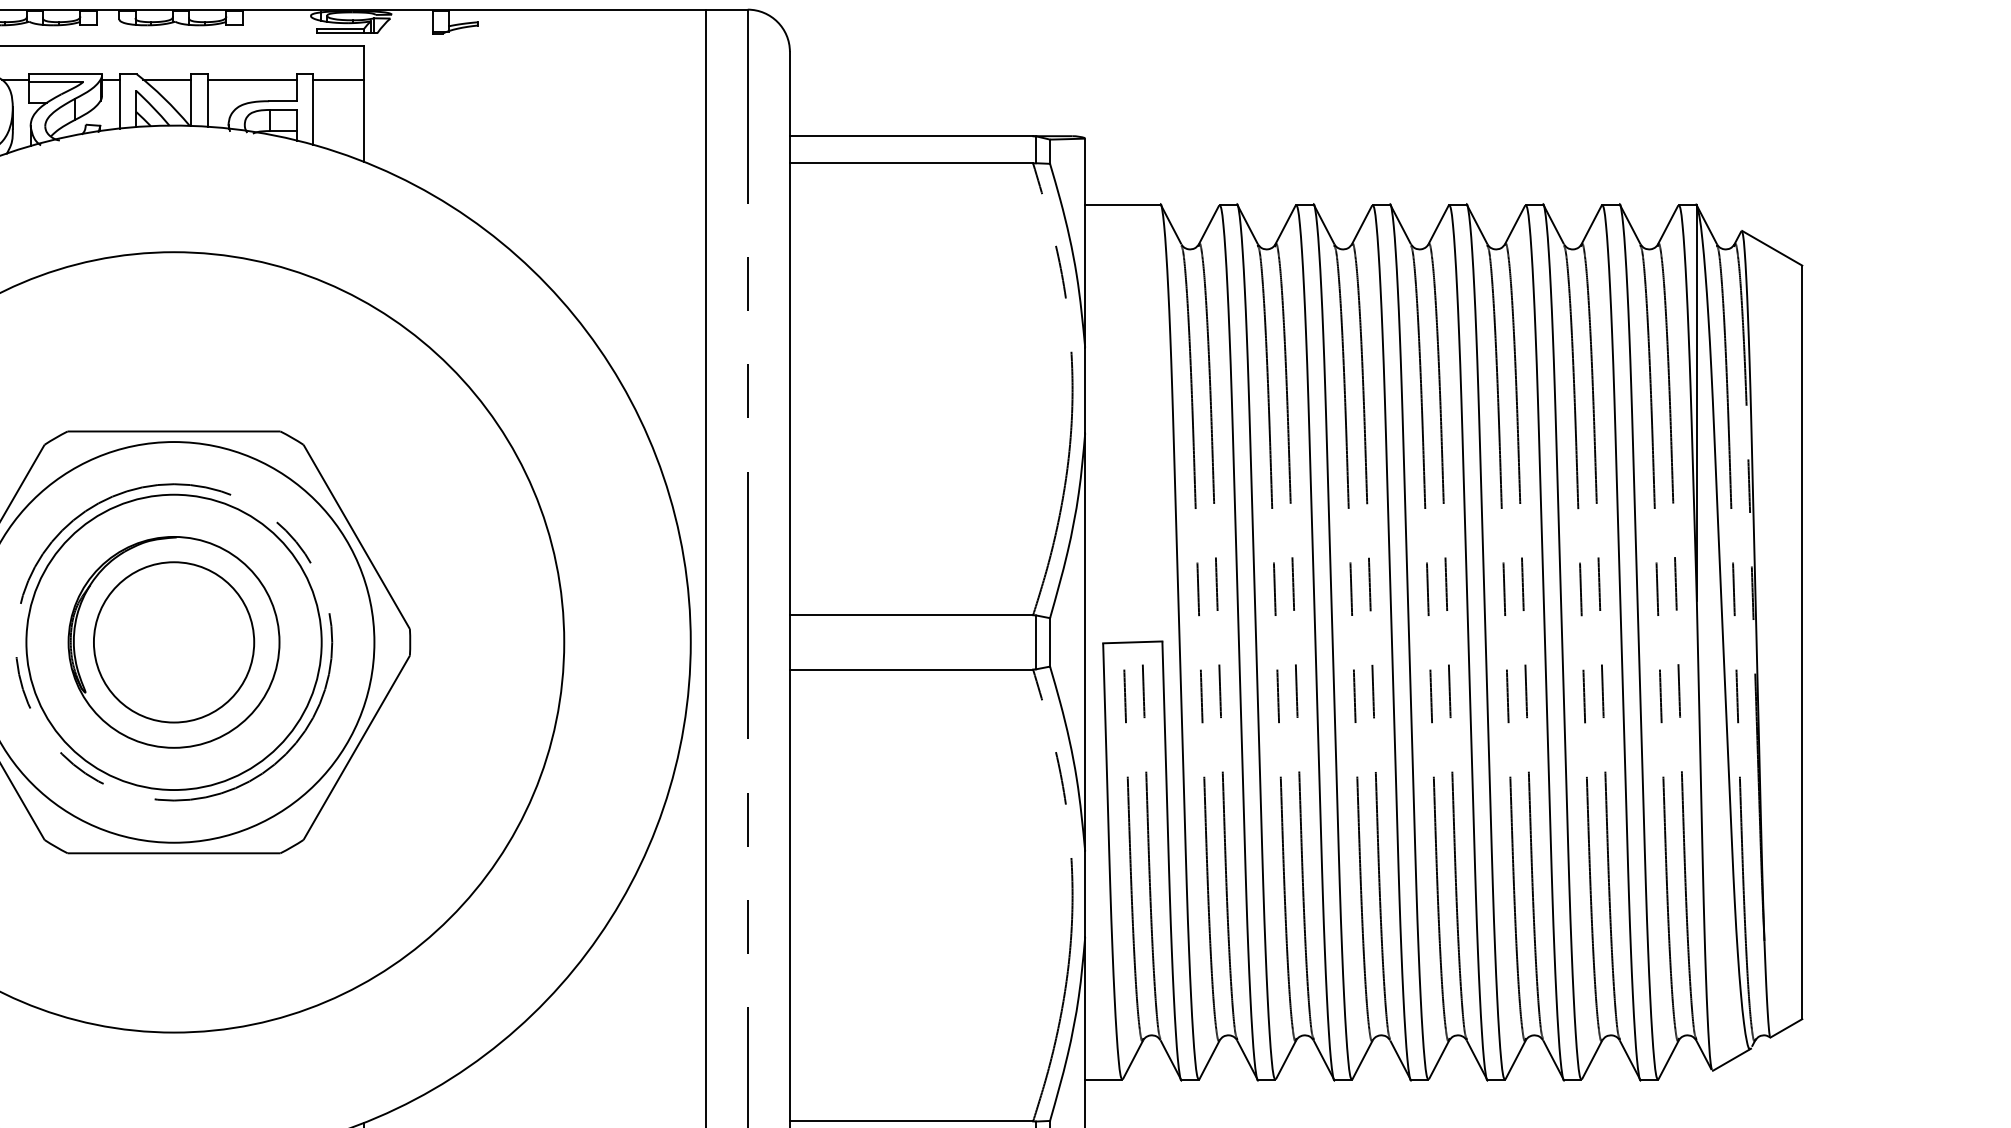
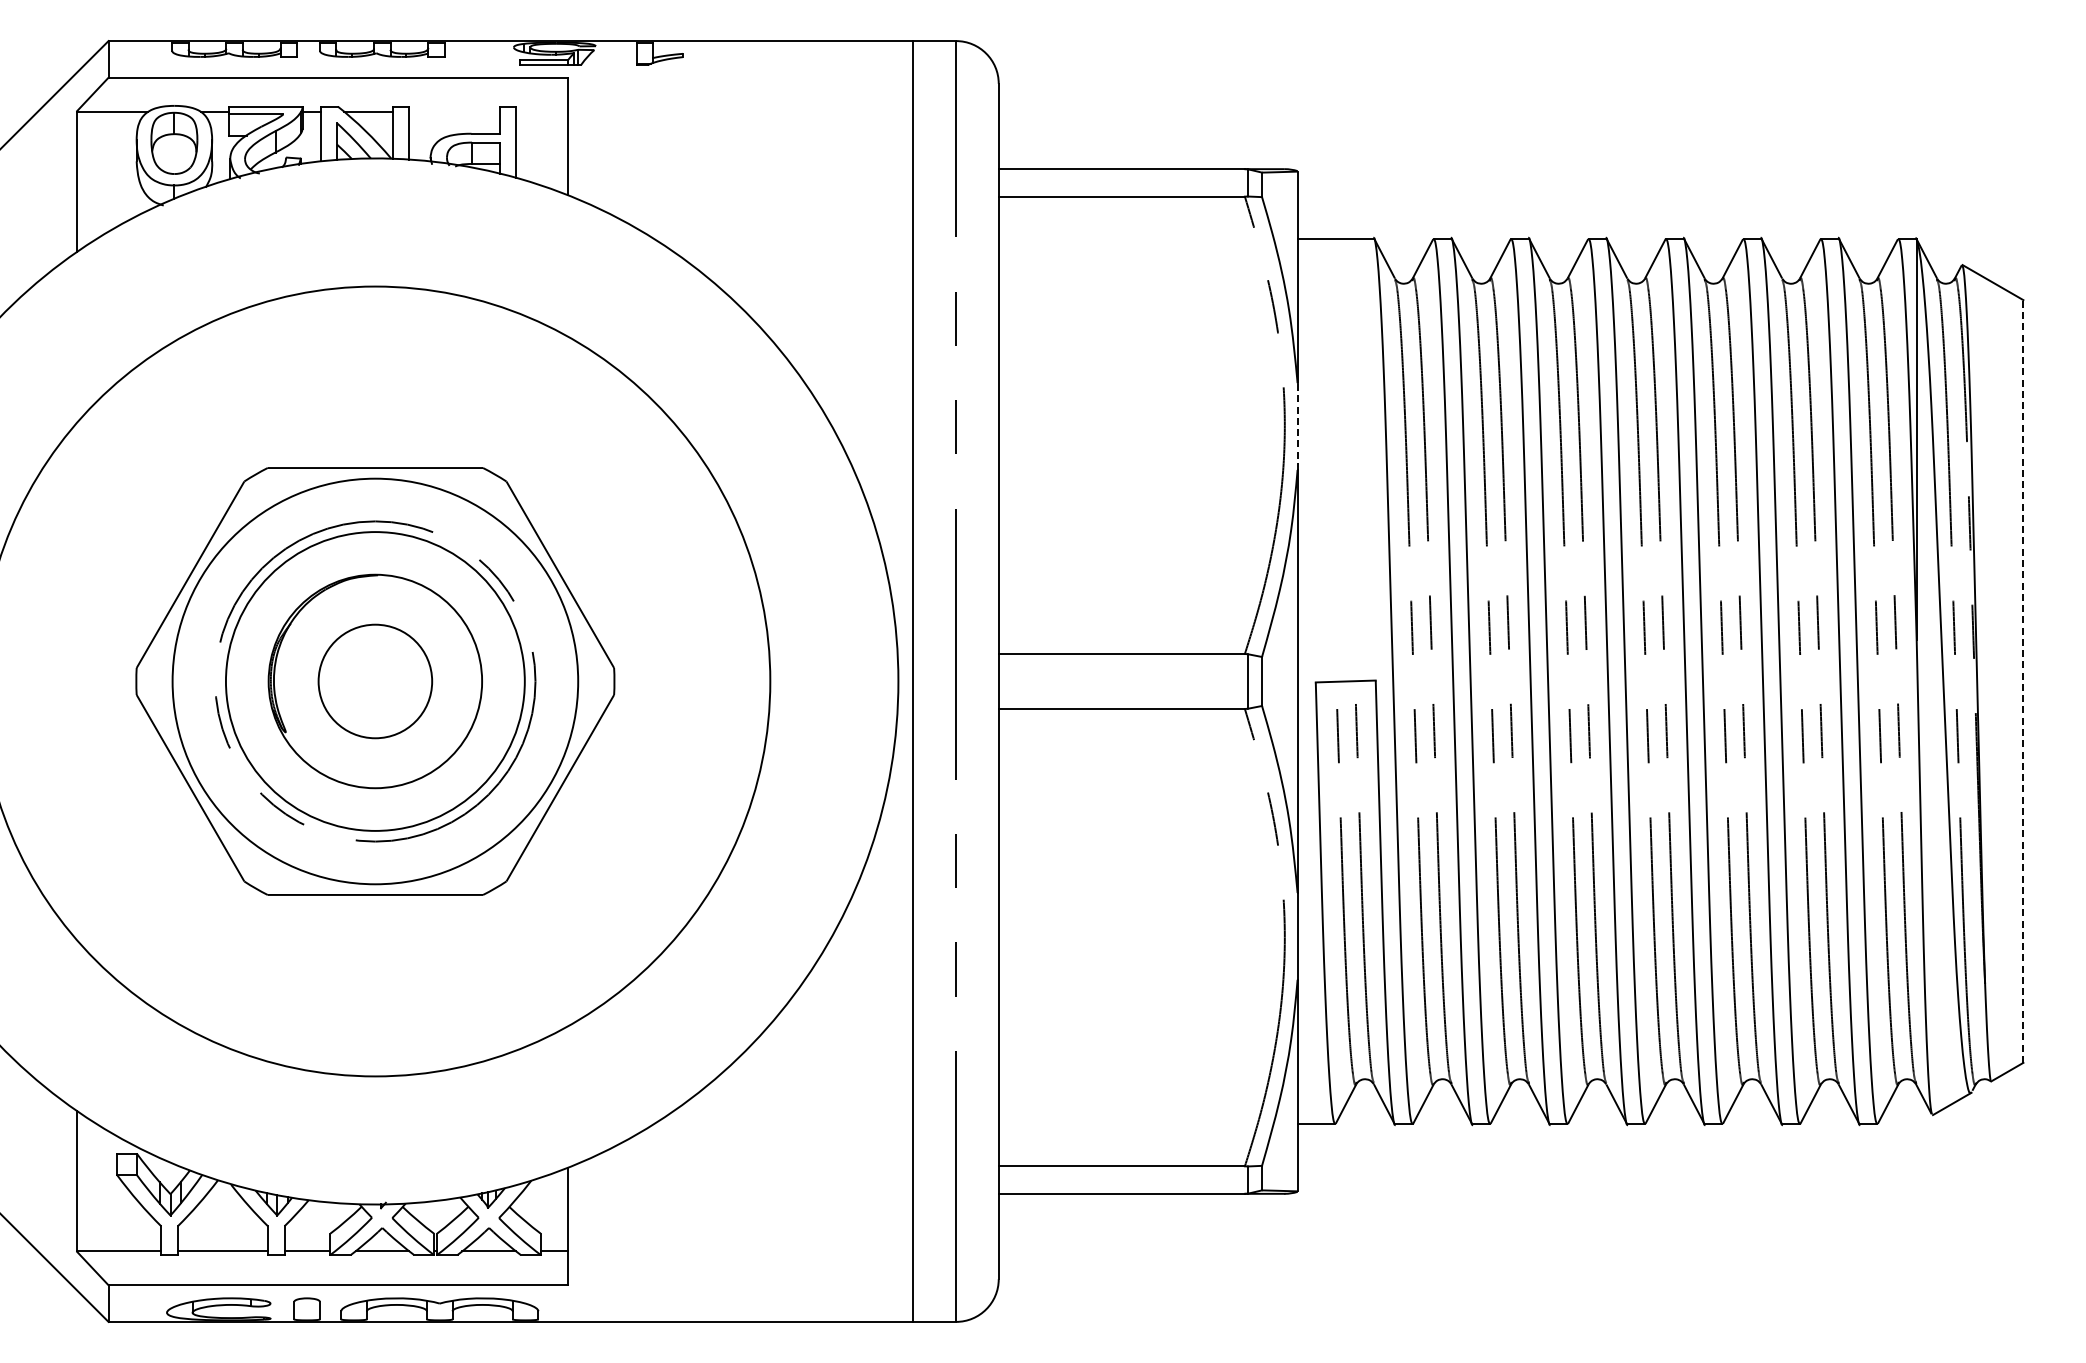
line: (252, 79) -> (454, 111), removed
line: (338, 79) -> (541, 111), removed
line: (1085, 390) -> (1297, 426), solid -> dashed
circle: (174, 642) -> (375, 681), size x0.7
line: (1802, 642) -> (2023, 681), solid -> dashed

